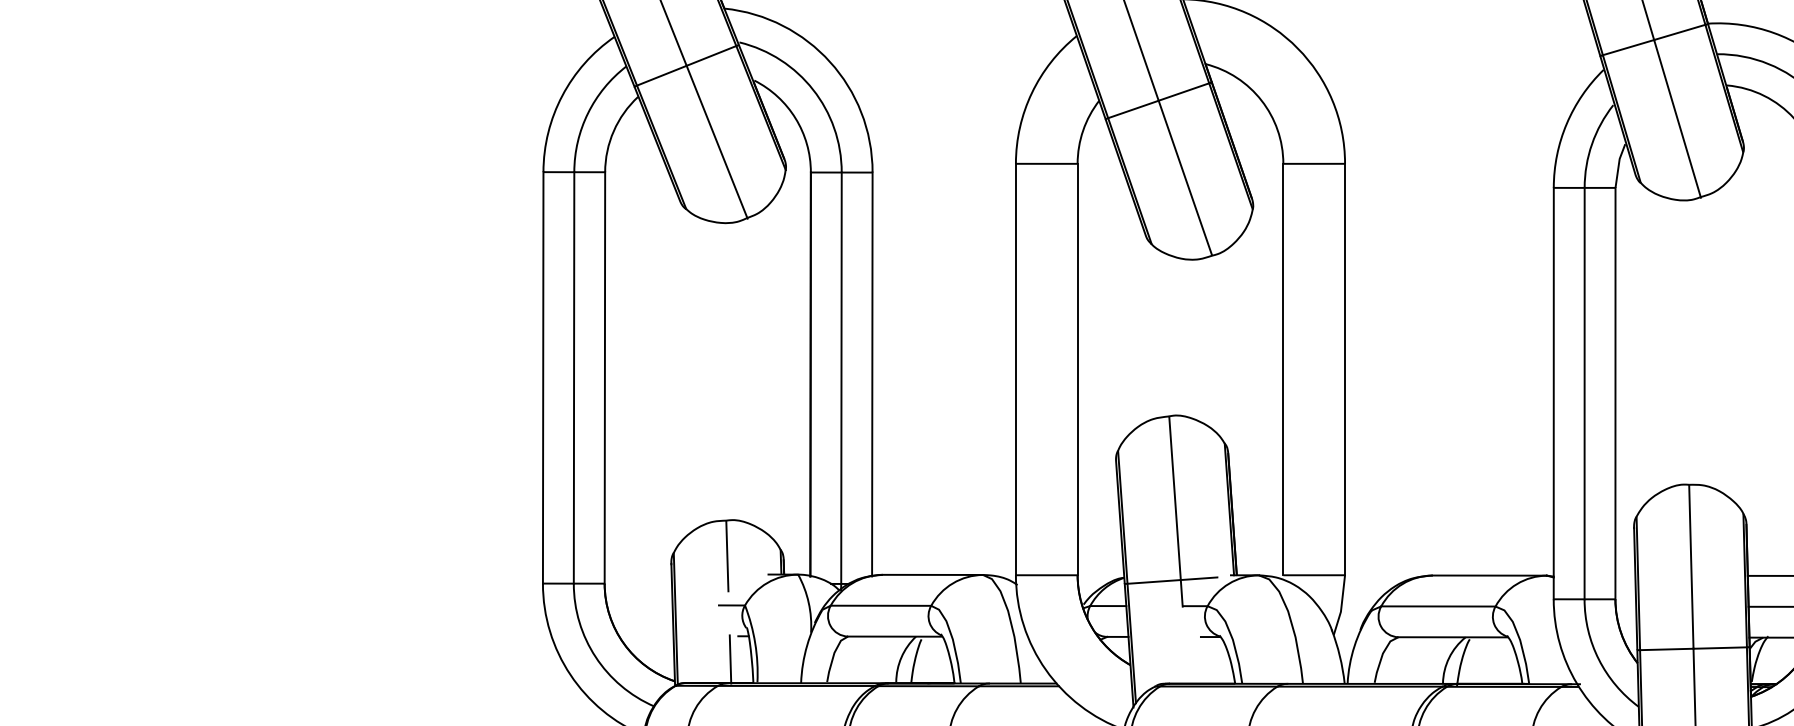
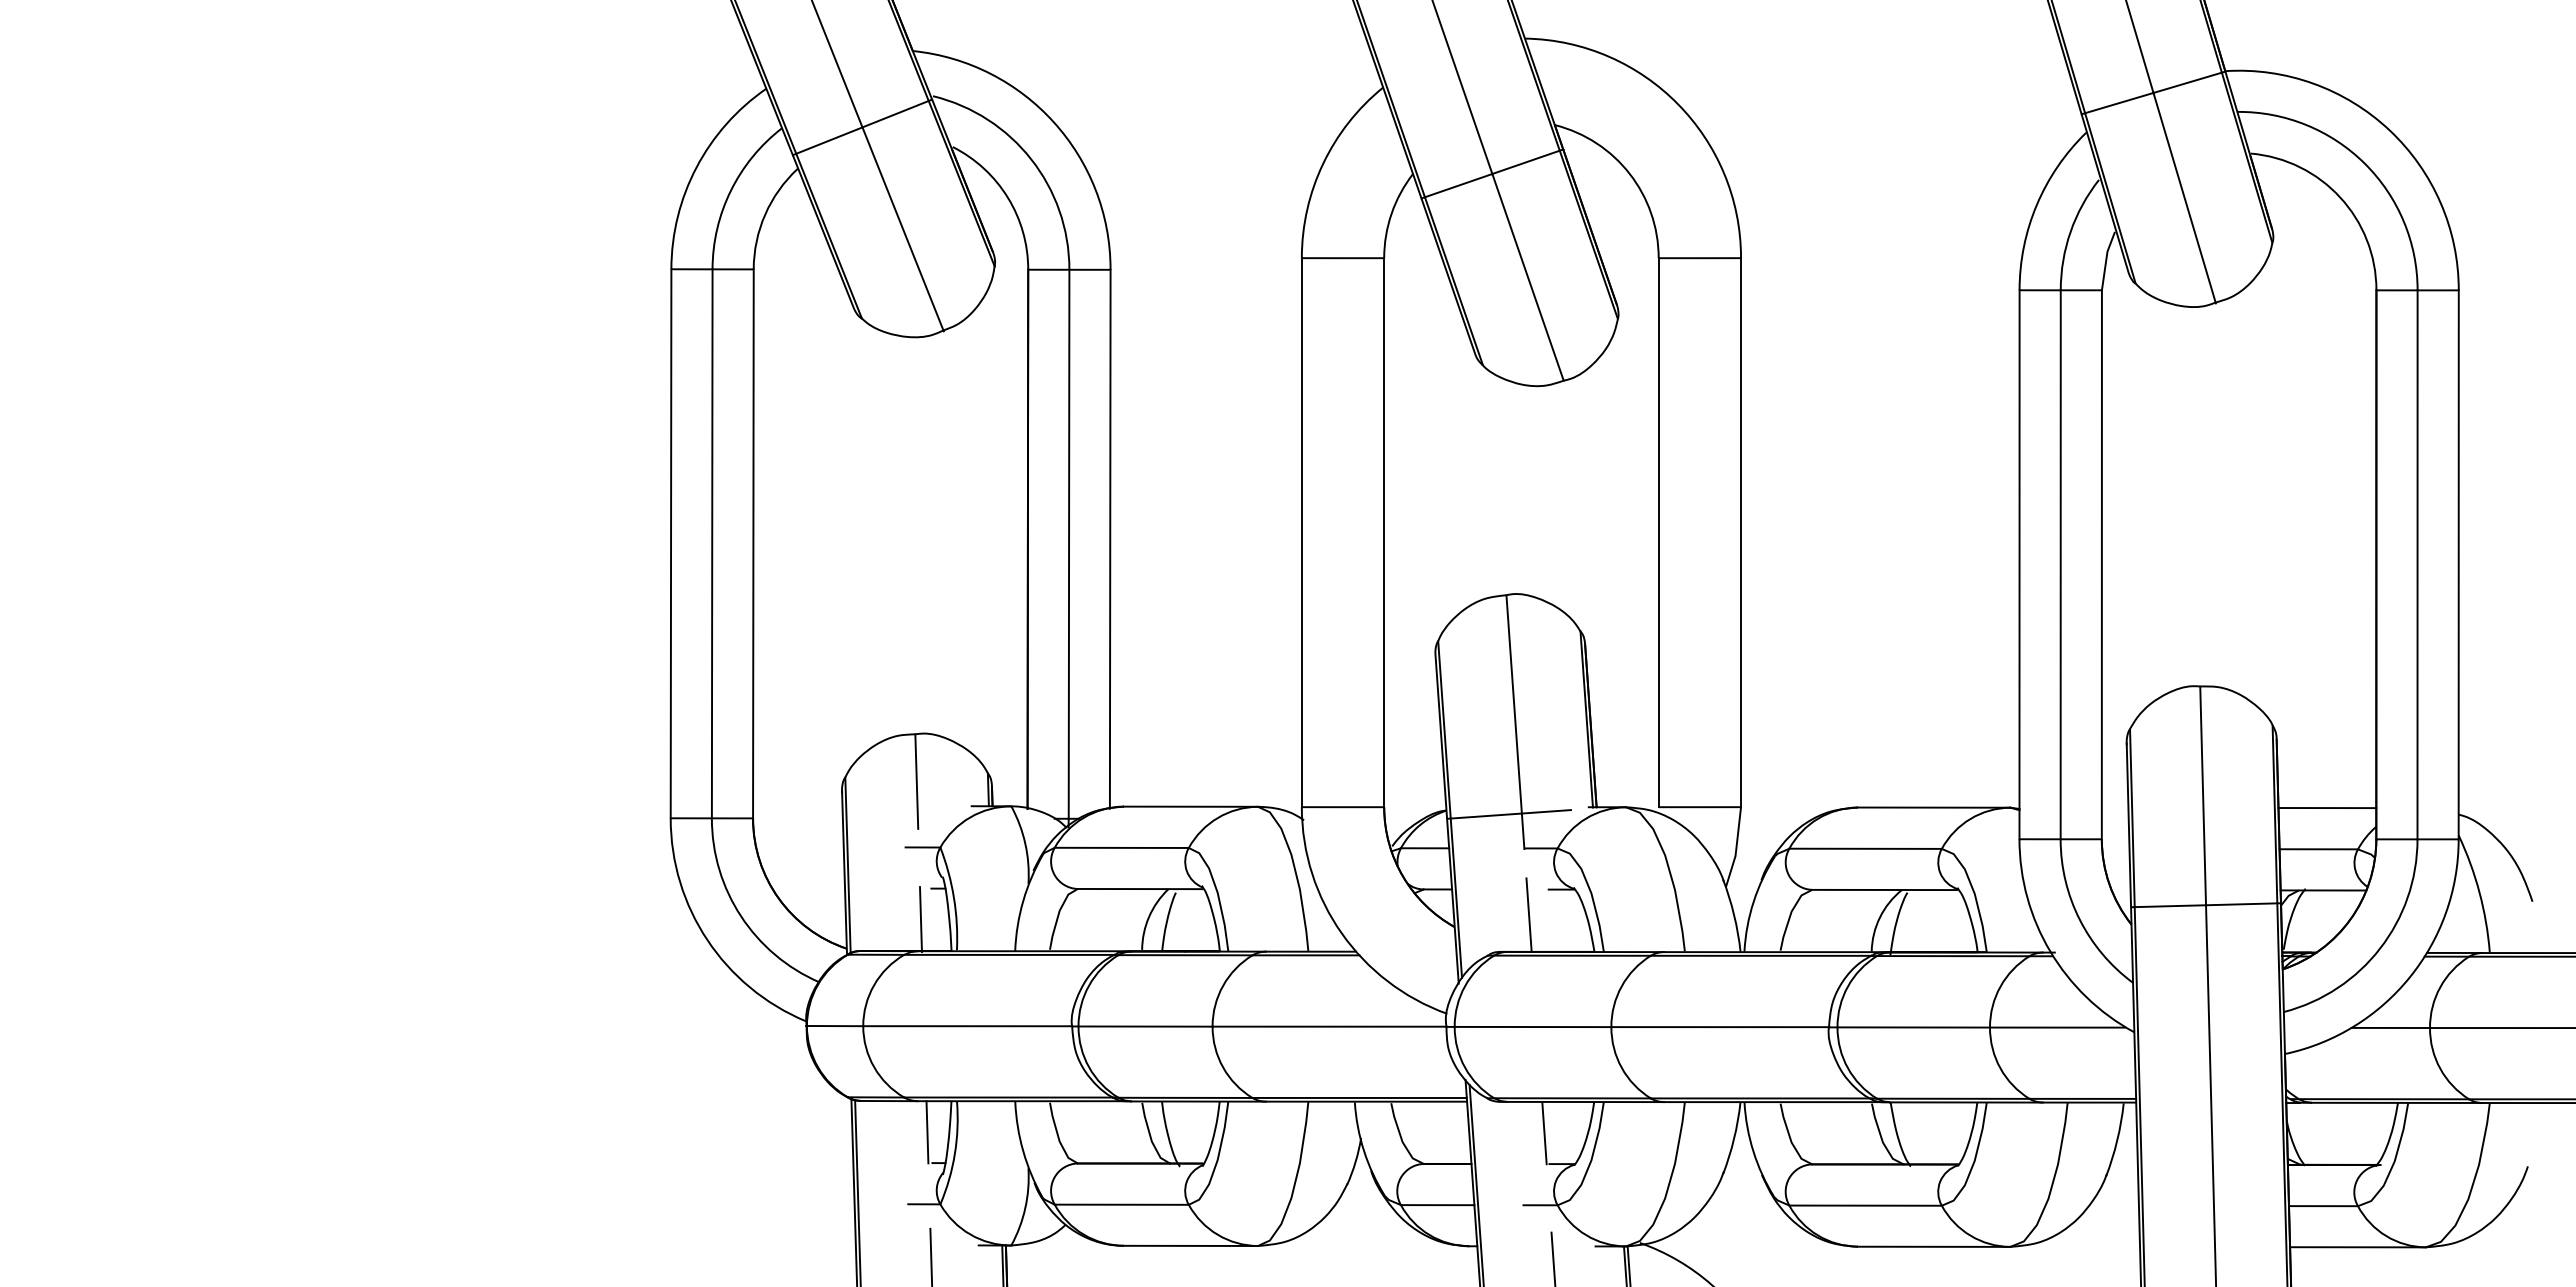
line: (1185, 655) -> (1528, 914), added

